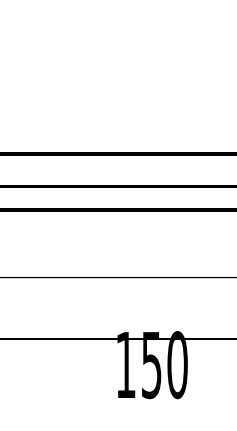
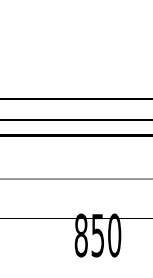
text: (124, 365) -> (80, 235), 150 -> 850

